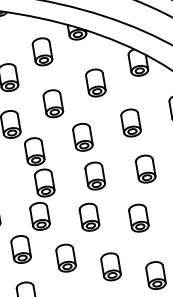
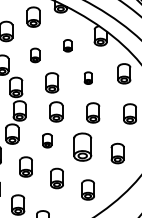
part: (95, 82) -> (67, 45), size x0.6
part: (53, 103) -> (35, 55), size x0.7
part: (131, 121) -> (88, 77), size x0.6
part: (89, 217) -> (47, 140), size x0.7
part: (138, 217) -> (82, 146), size x1.4

